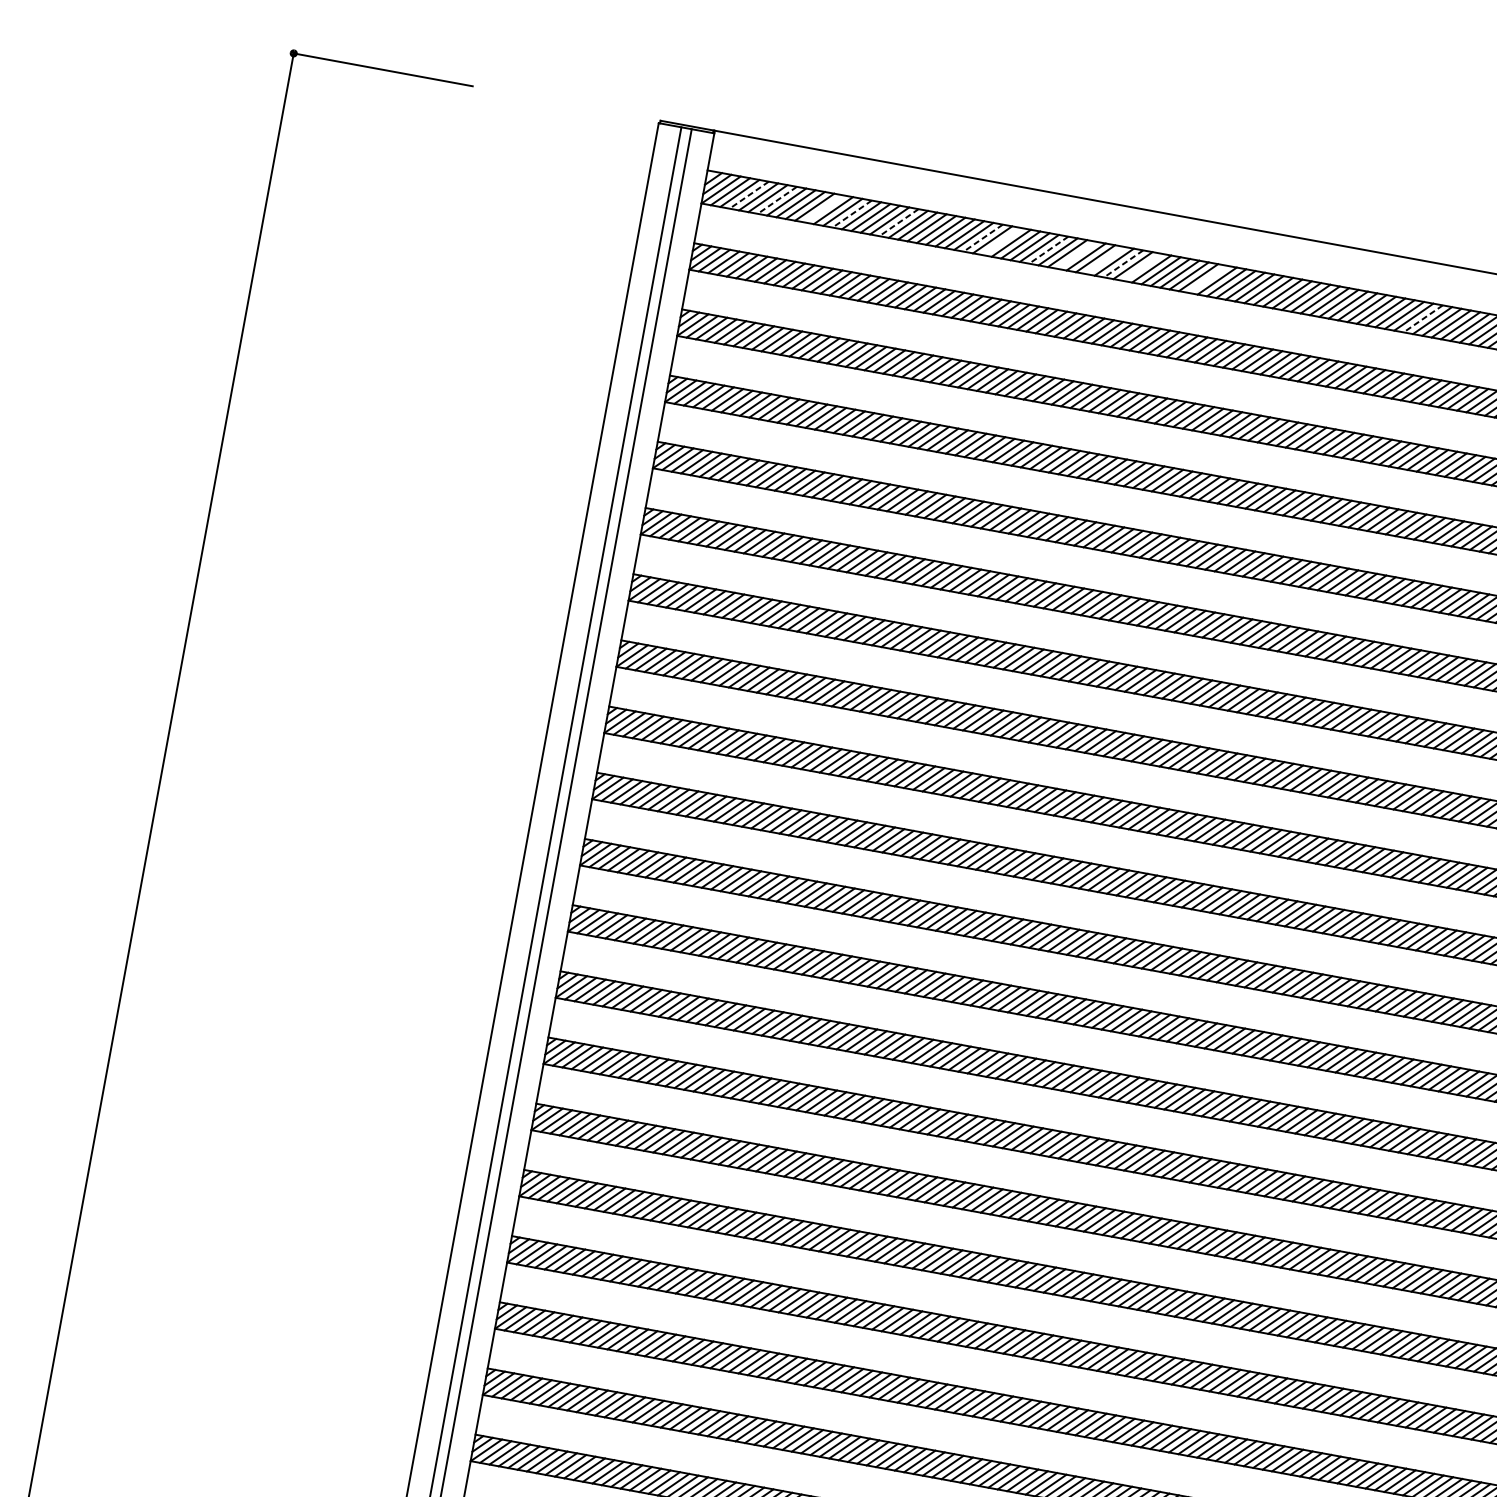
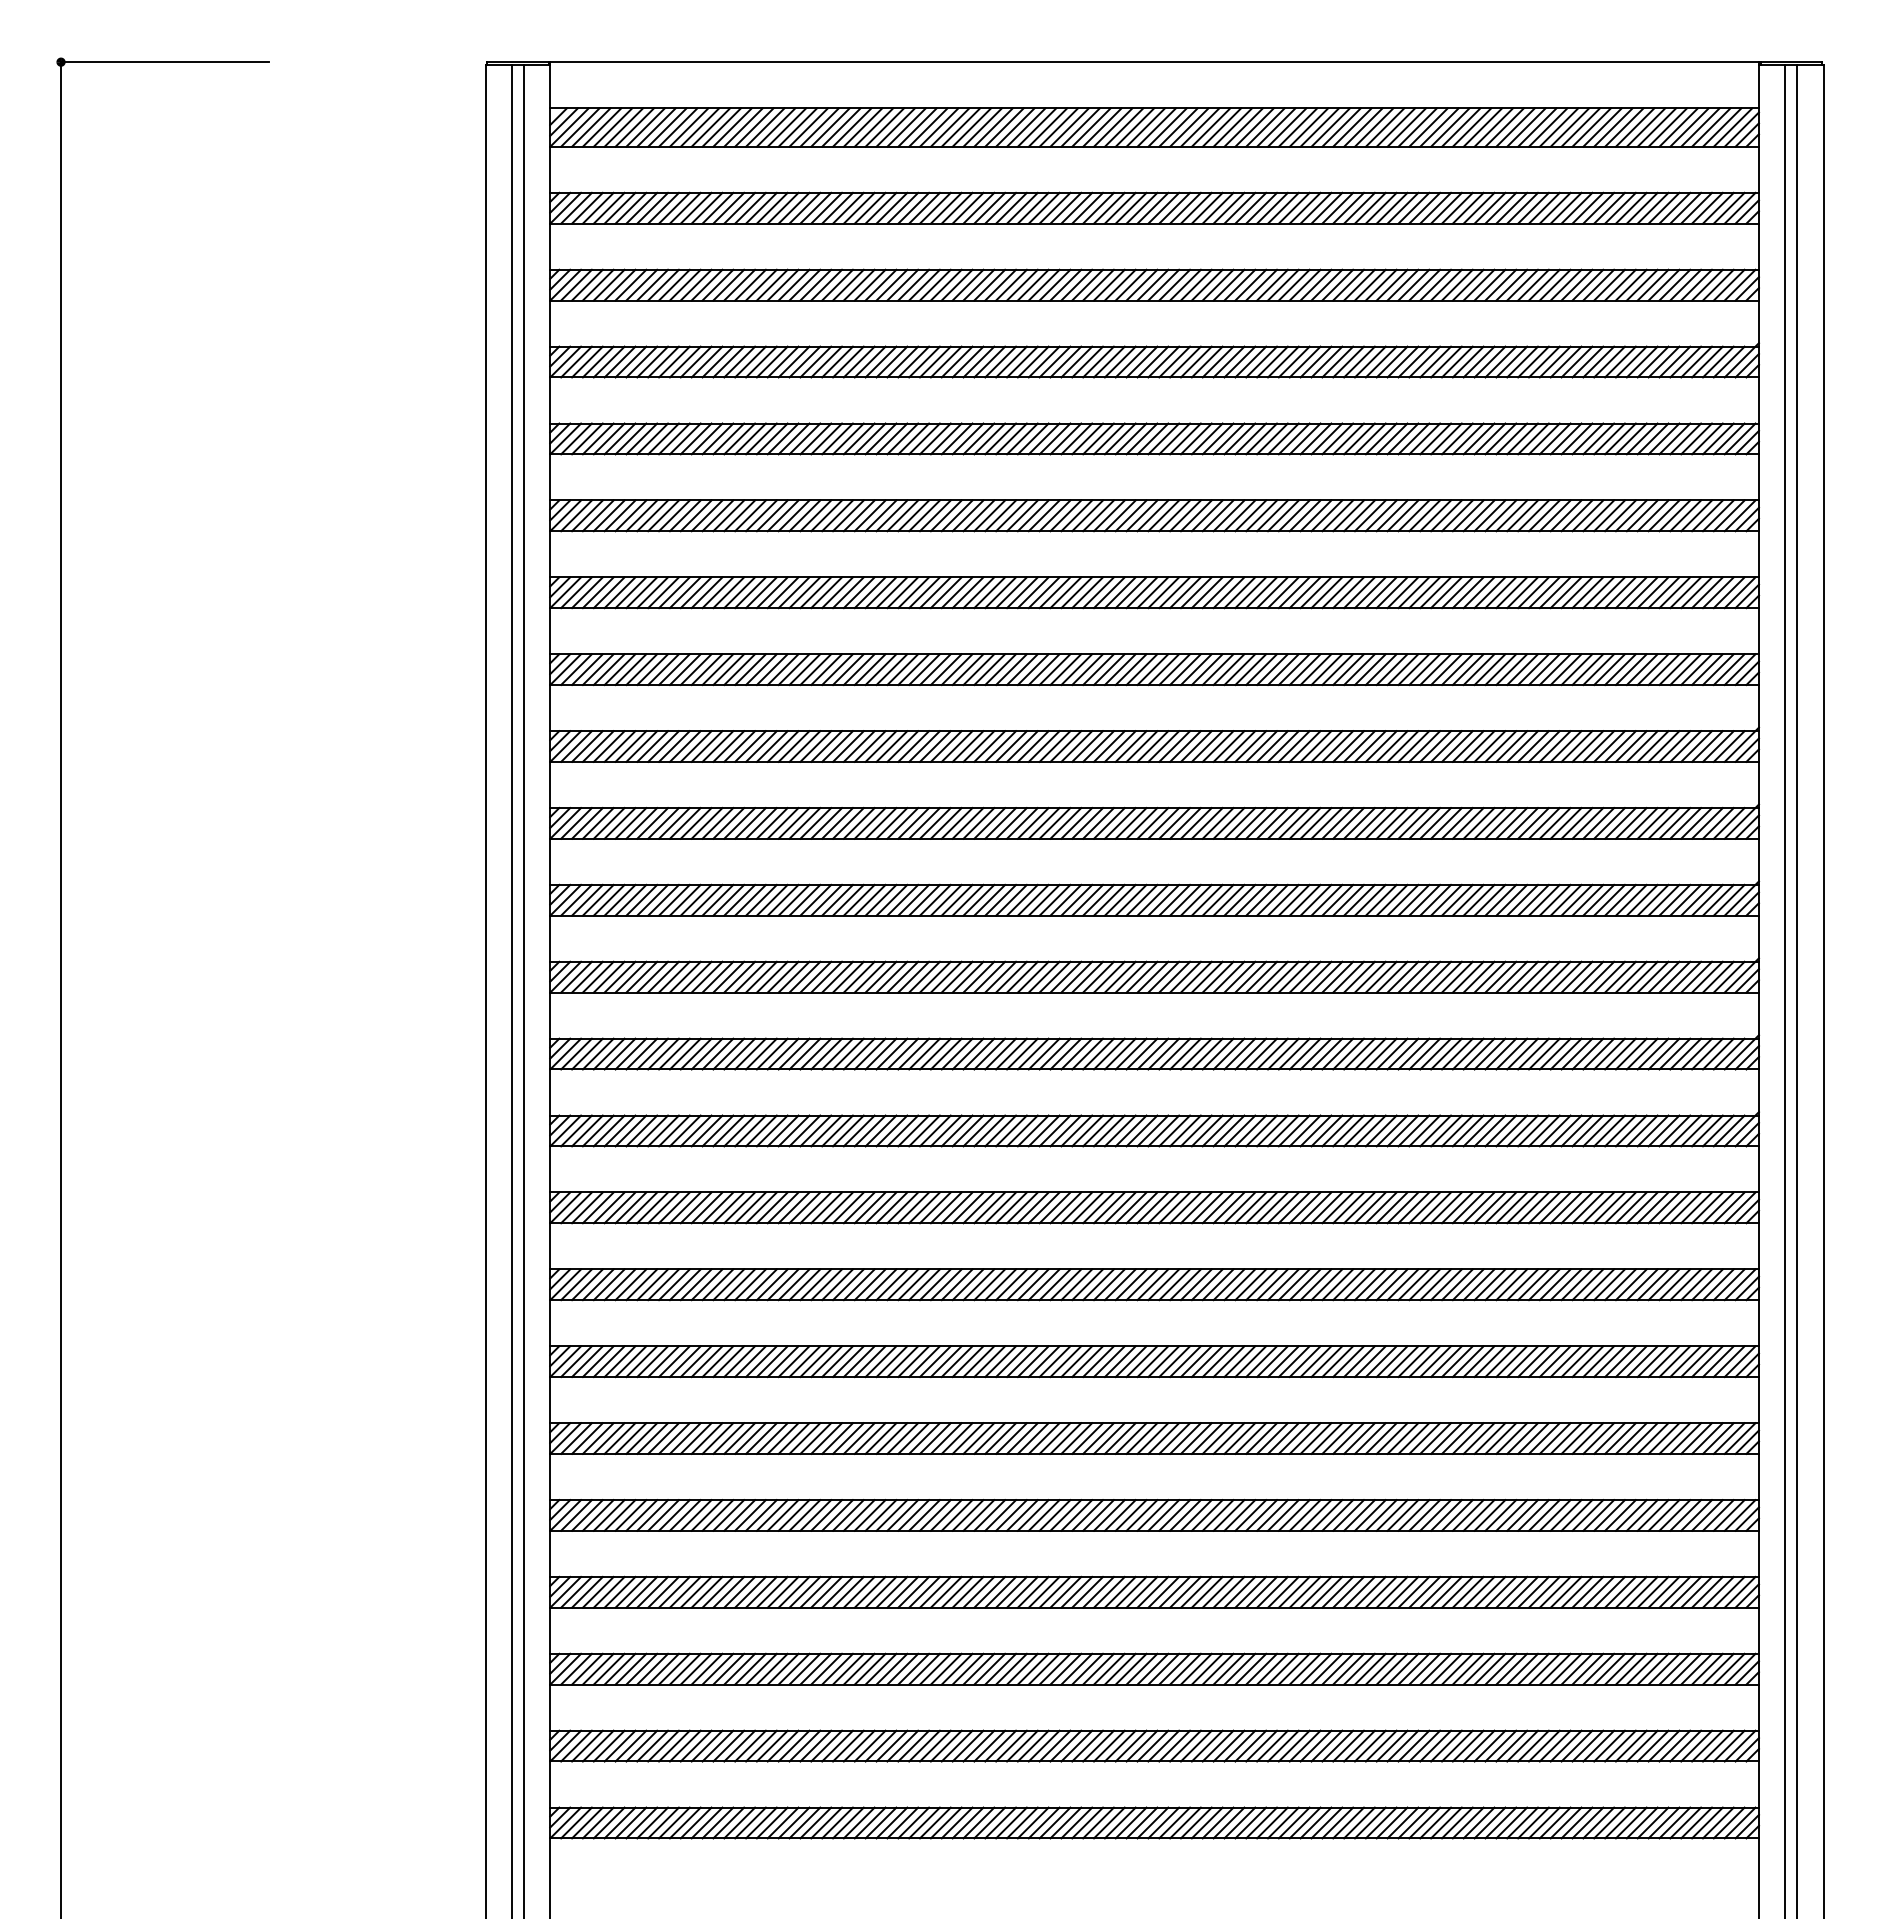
line: (748, 195) -> (601, 127), dashed -> solid
line: (777, 200) -> (634, 127), dashed -> solid
line: (823, 208) -> (688, 127), added
line: (851, 214) -> (721, 127), dashed -> solid
line: (898, 222) -> (775, 127), dashed -> solid
line: (982, 238) -> (873, 127), dashed -> solid
line: (1001, 241) -> (895, 127), added
line: (1048, 250) -> (949, 127), dashed -> solid
line: (1076, 255) -> (982, 127), added
line: (1105, 260) -> (1015, 127), added
line: (1123, 263) -> (1036, 127), dashed -> solid
line: (1142, 267) -> (1058, 127), added
line: (1207, 279) -> (1134, 127), added
line: (1422, 318) -> (1384, 127), dashed -> solid

